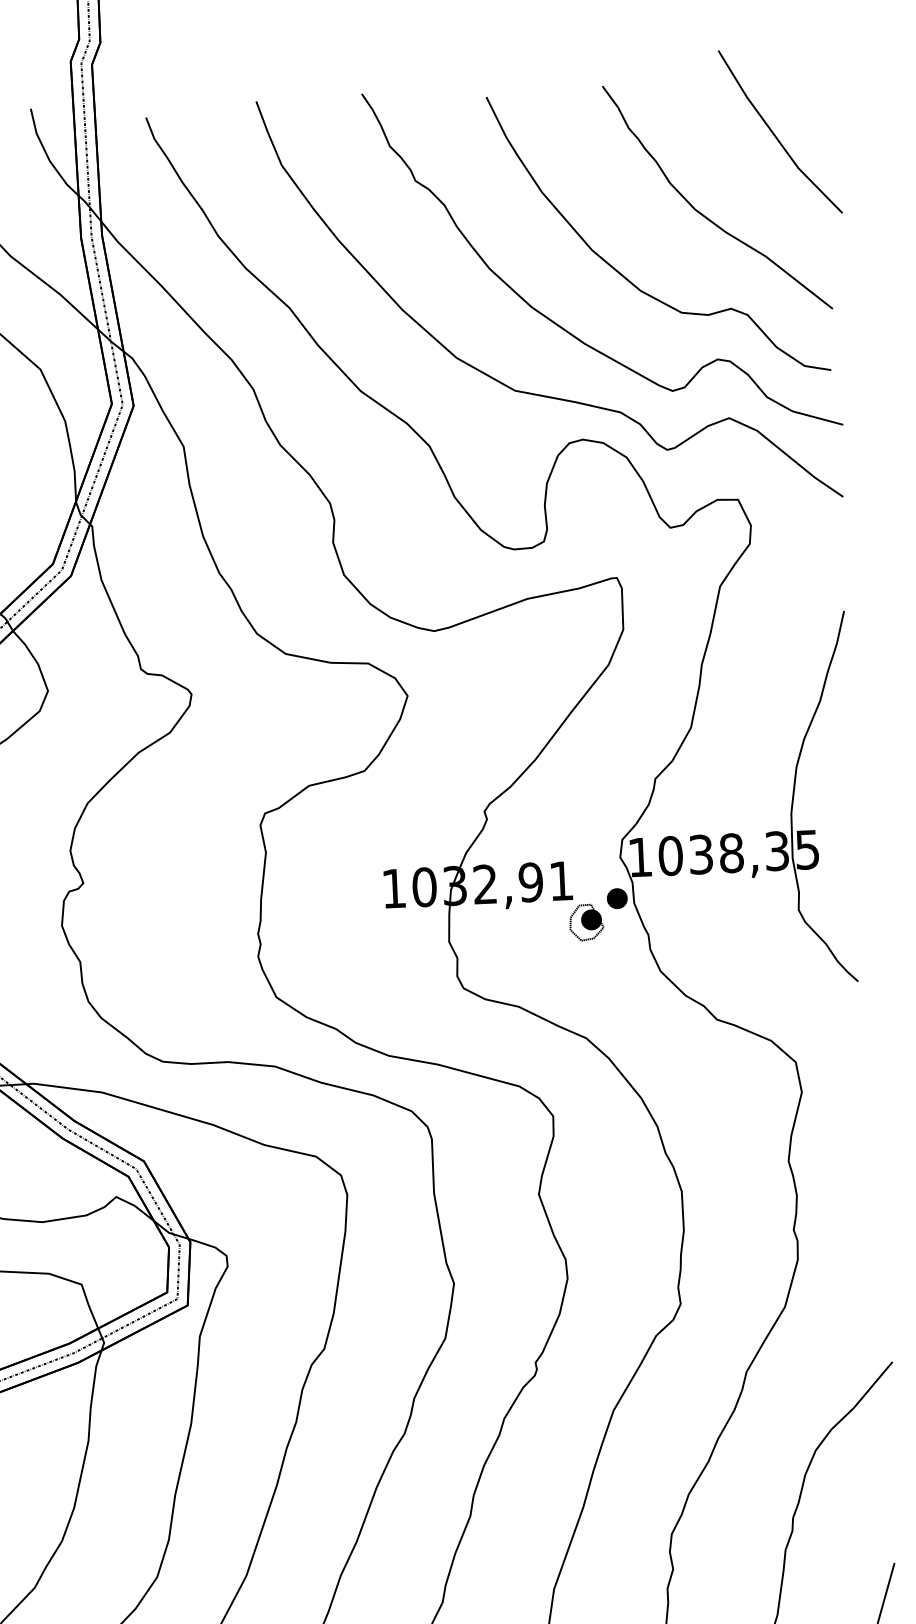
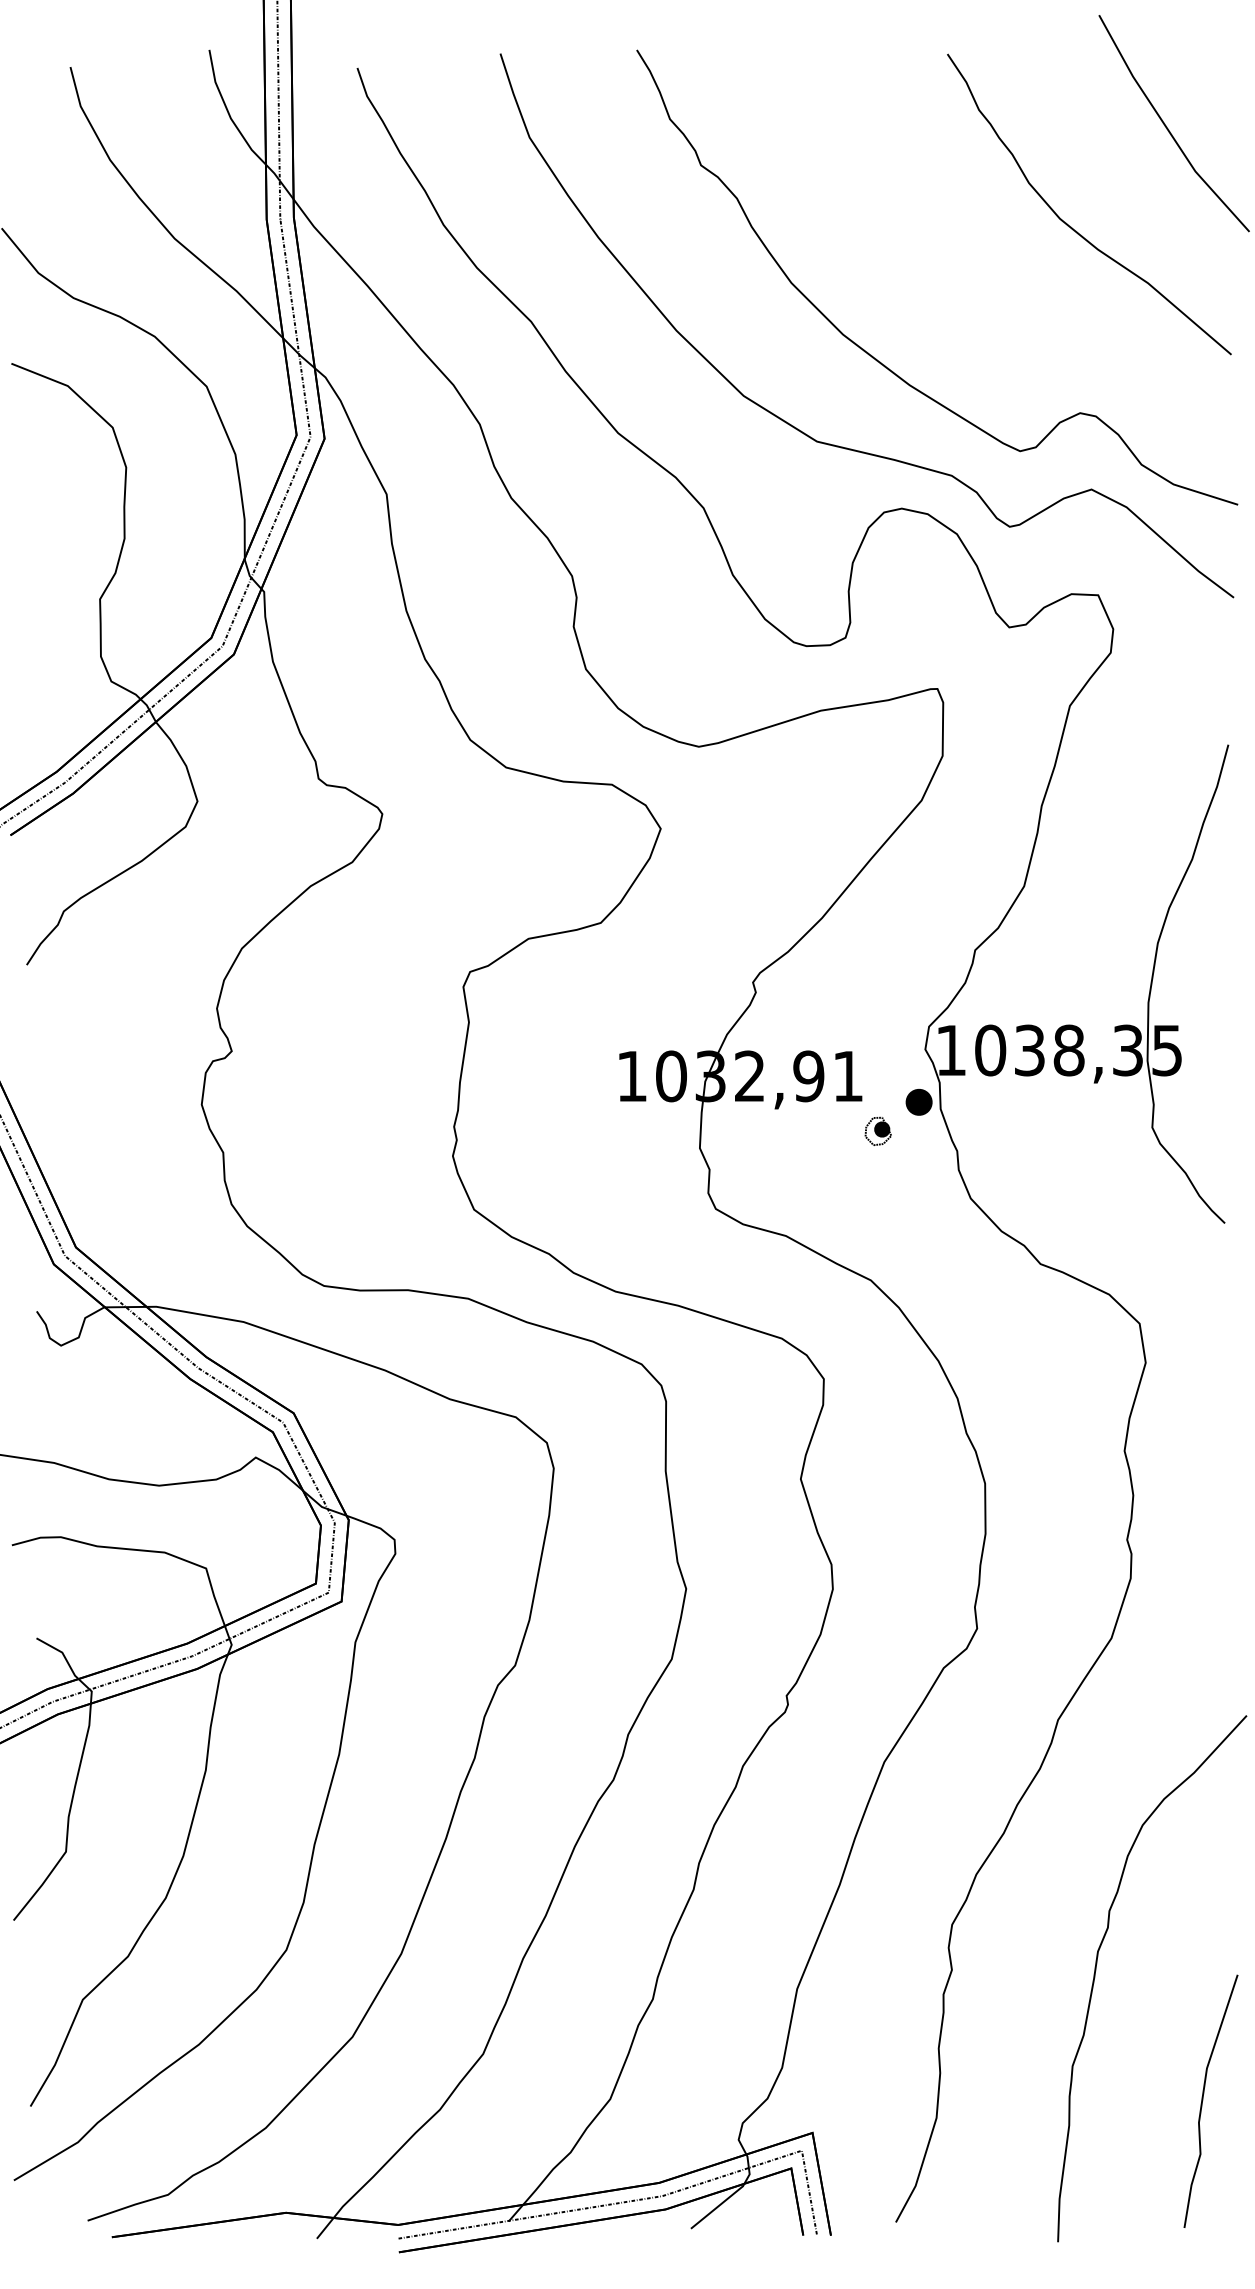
curve: (627, 278) -> (968, 303), removed
part: (586, 922) -> (878, 1131), size x0.6

